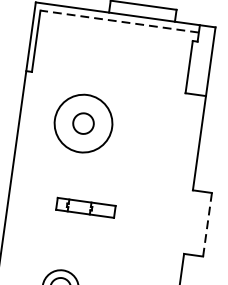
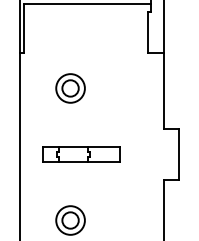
line: (119, 21) -> (87, 4), dashed -> solid
circle: (83, 123) -> (70, 88), size x0.62
part: (85, 207) -> (81, 154), size x1.67
line: (207, 224) -> (179, 154), dashed -> solid

